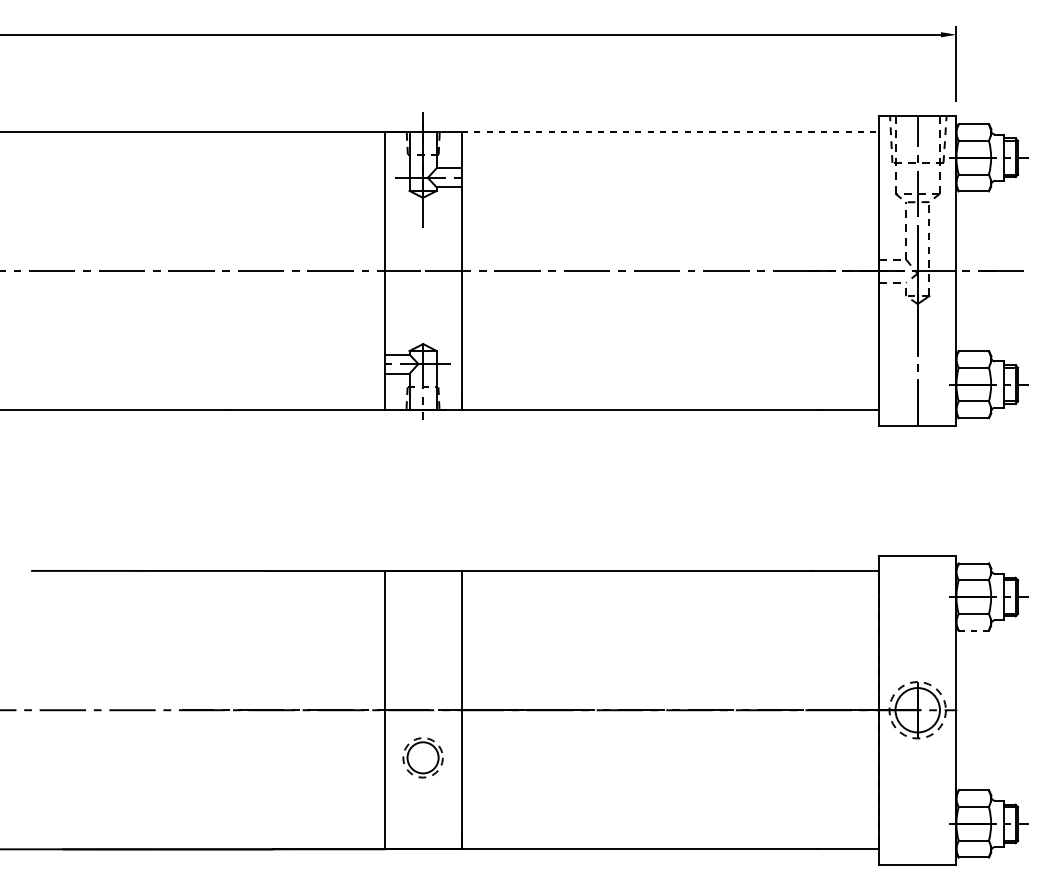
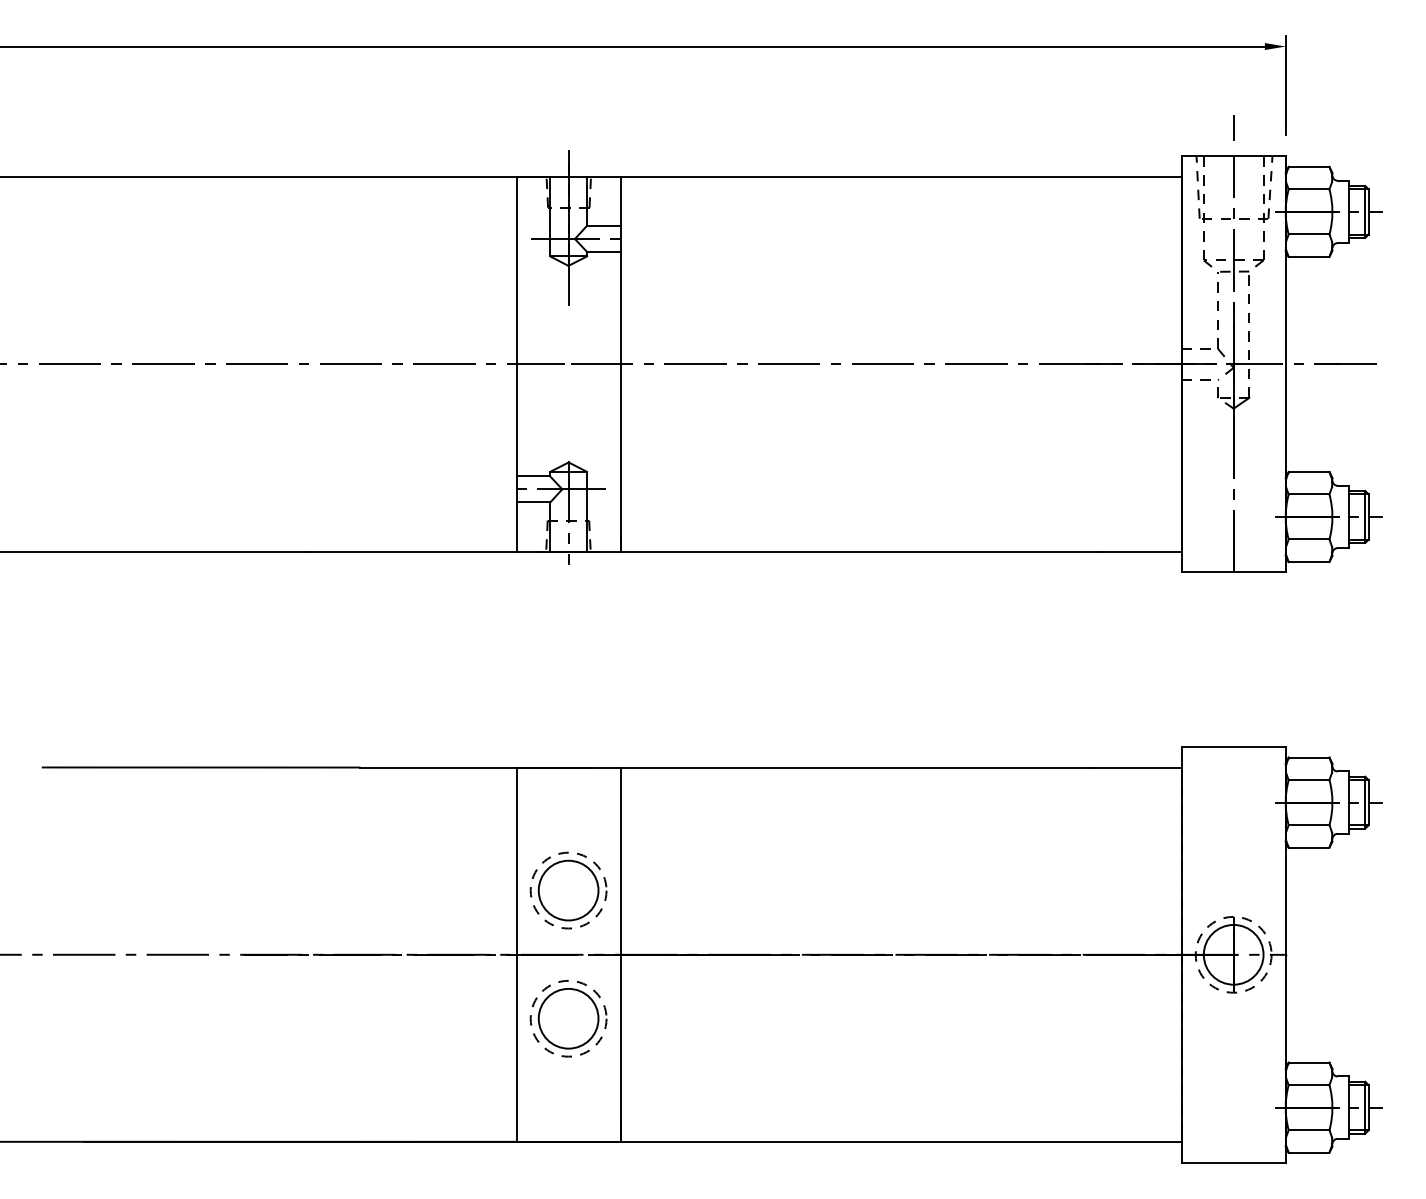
line: (917, 95) -> (1233, 128), added
line: (670, 132) -> (901, 177), dashed -> solid
line: (974, 630) -> (1309, 847), dashed -> solid
part: (423, 662) -> (568, 890), added
part: (423, 757) -> (568, 1018), size x1.43

